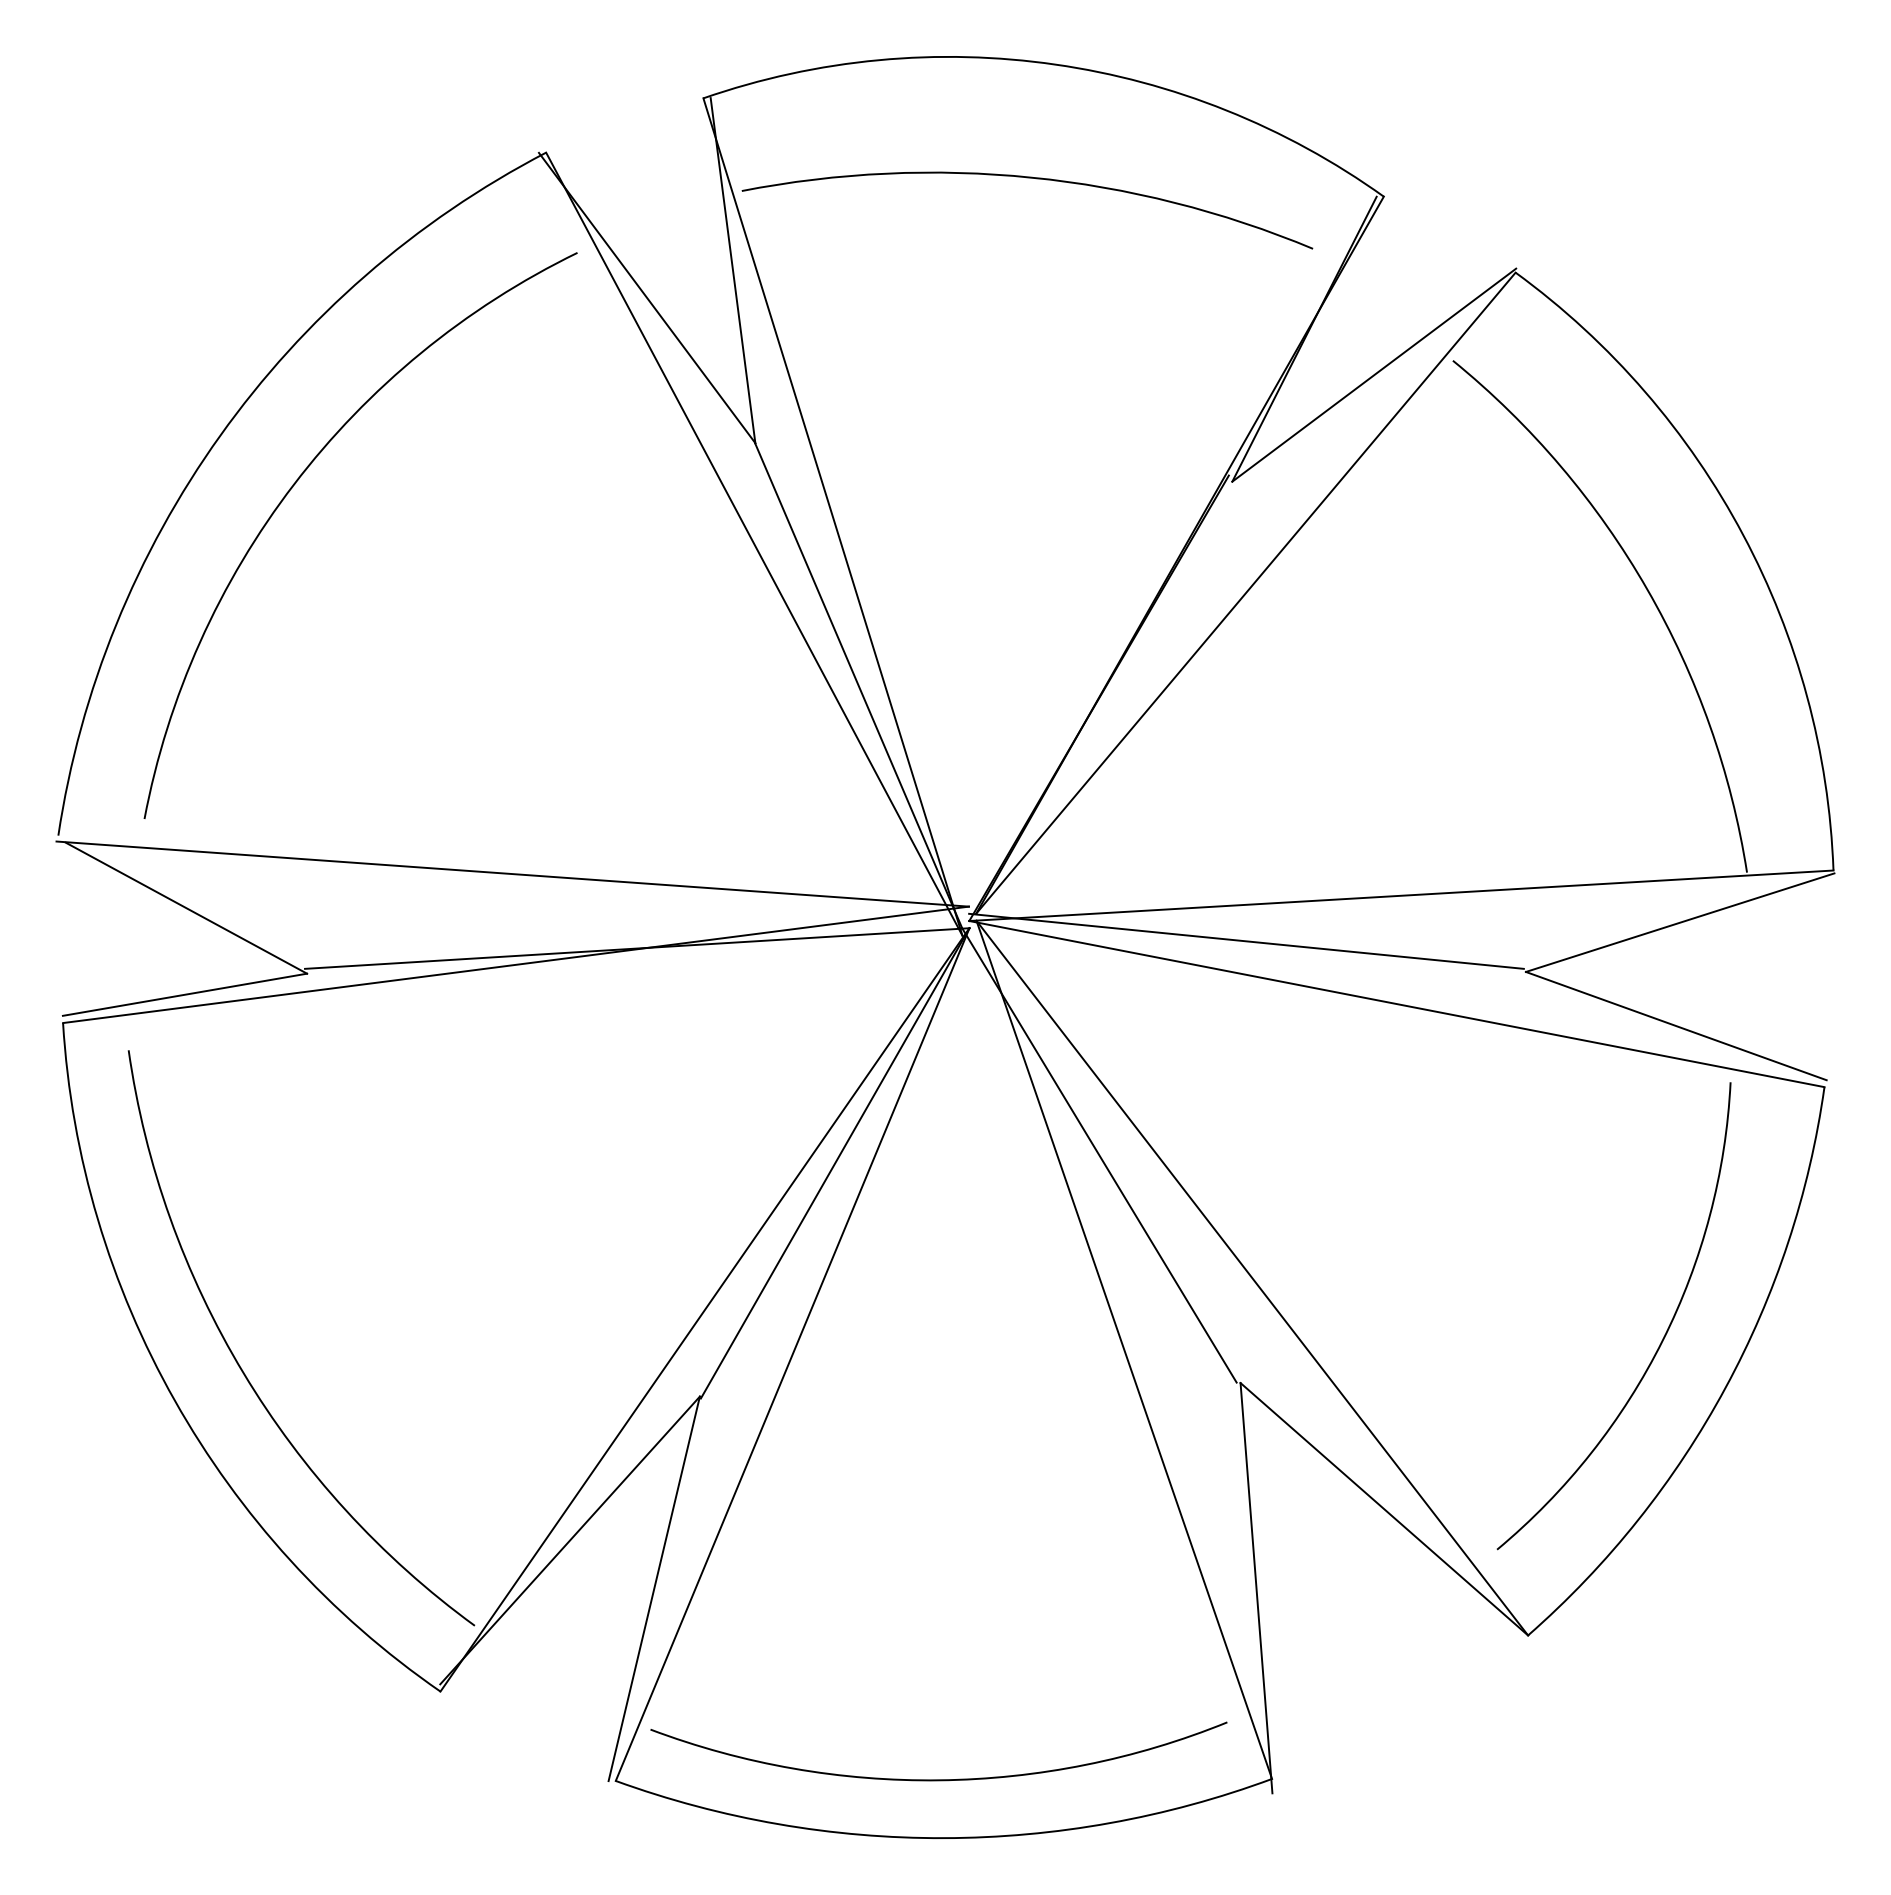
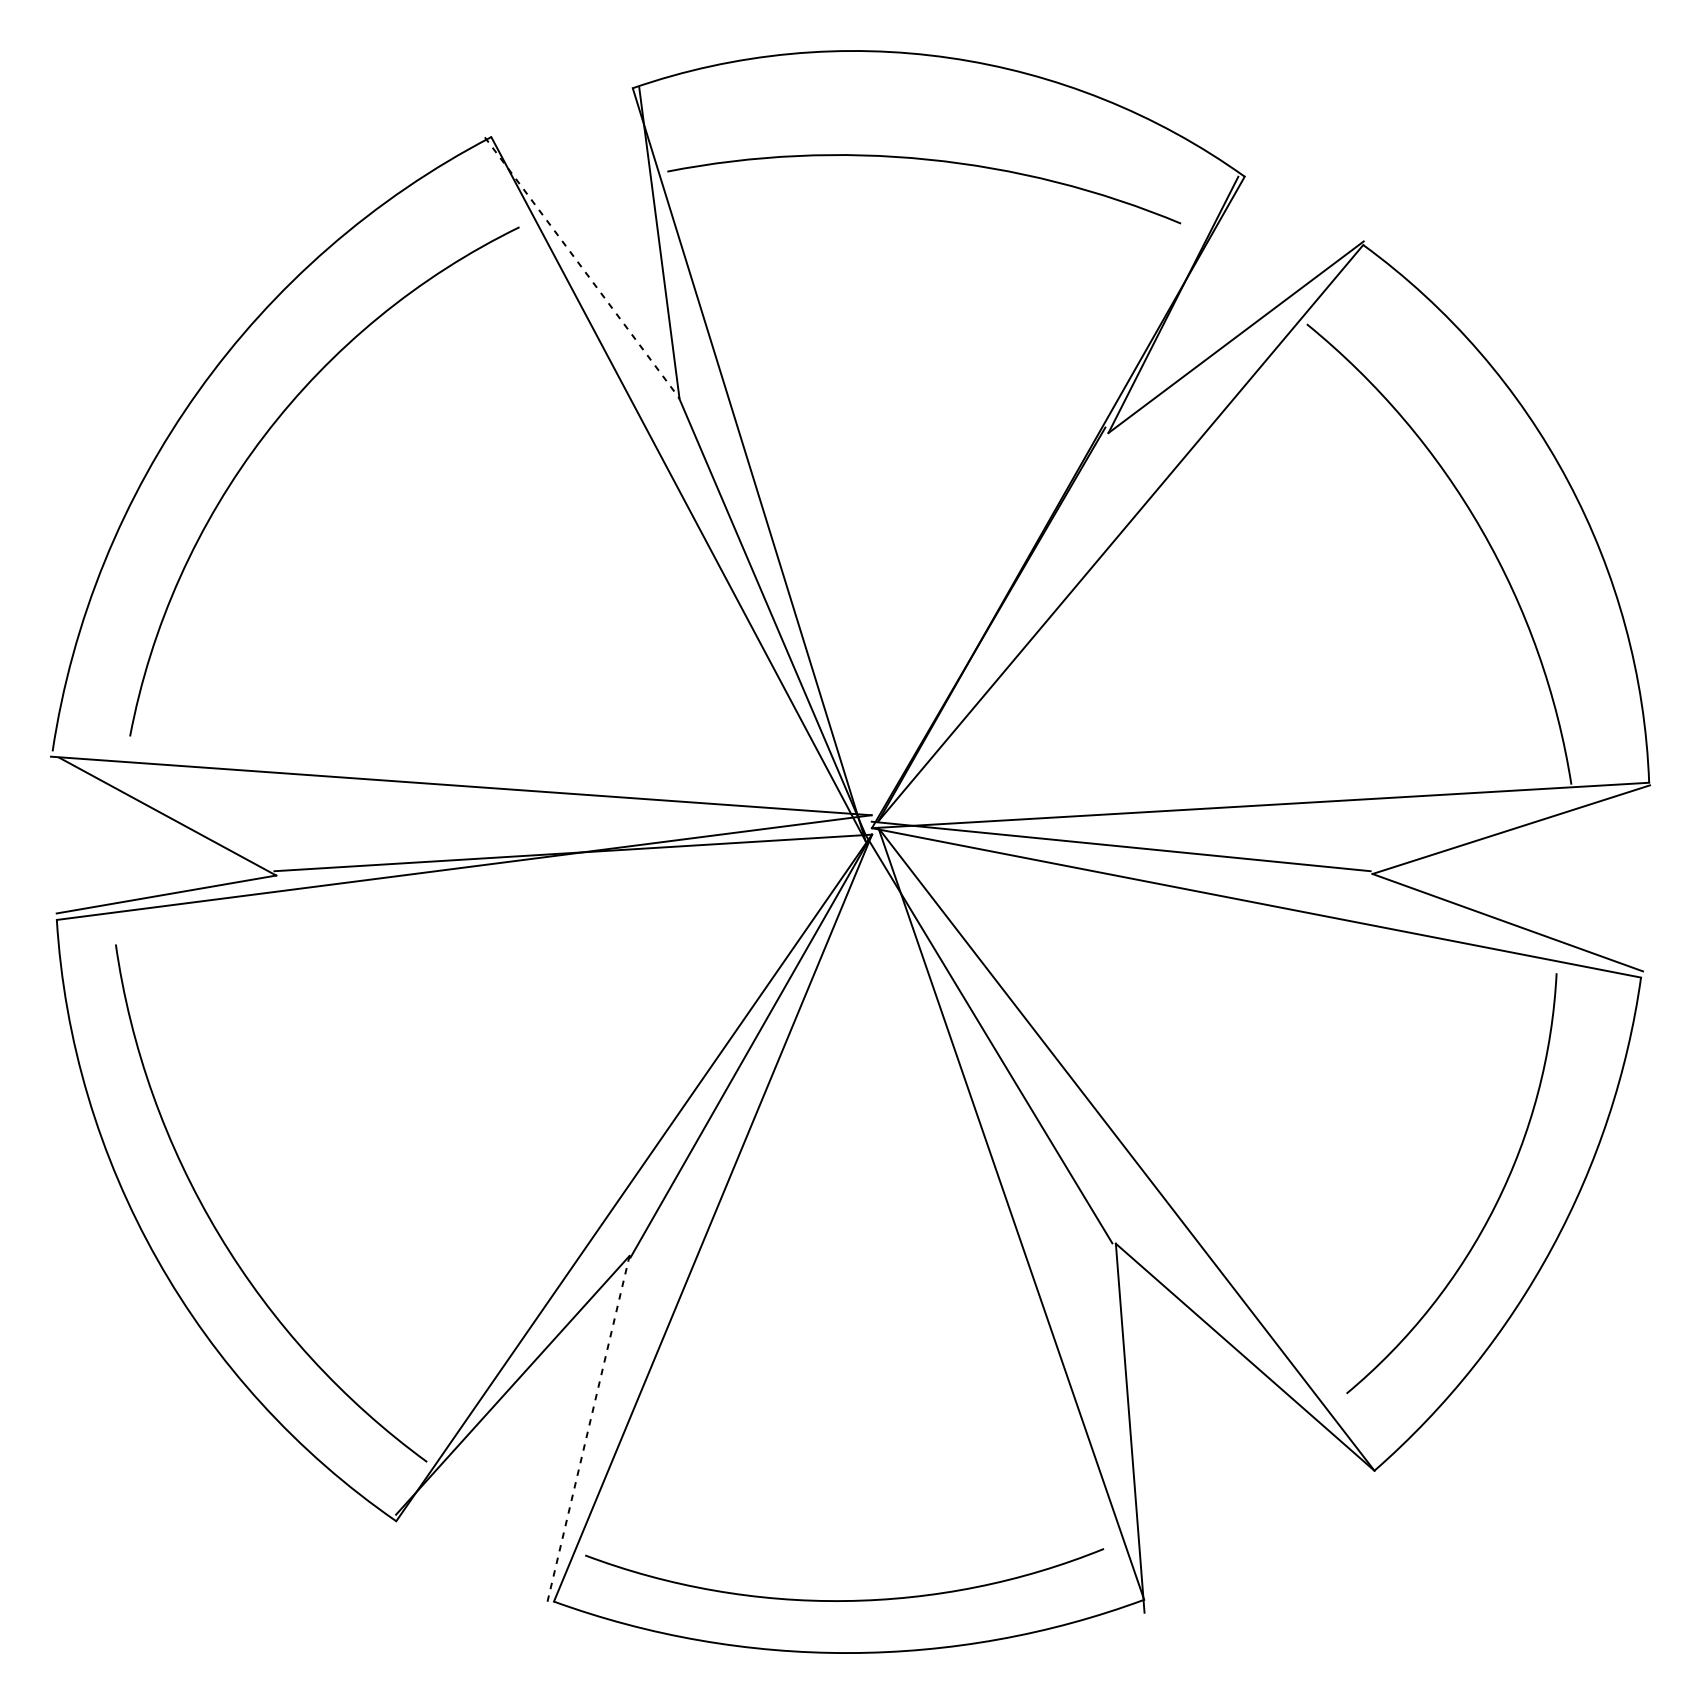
line: (647, 298) -> (582, 268), solid -> dashed
line: (654, 1588) -> (588, 1428), solid -> dashed

